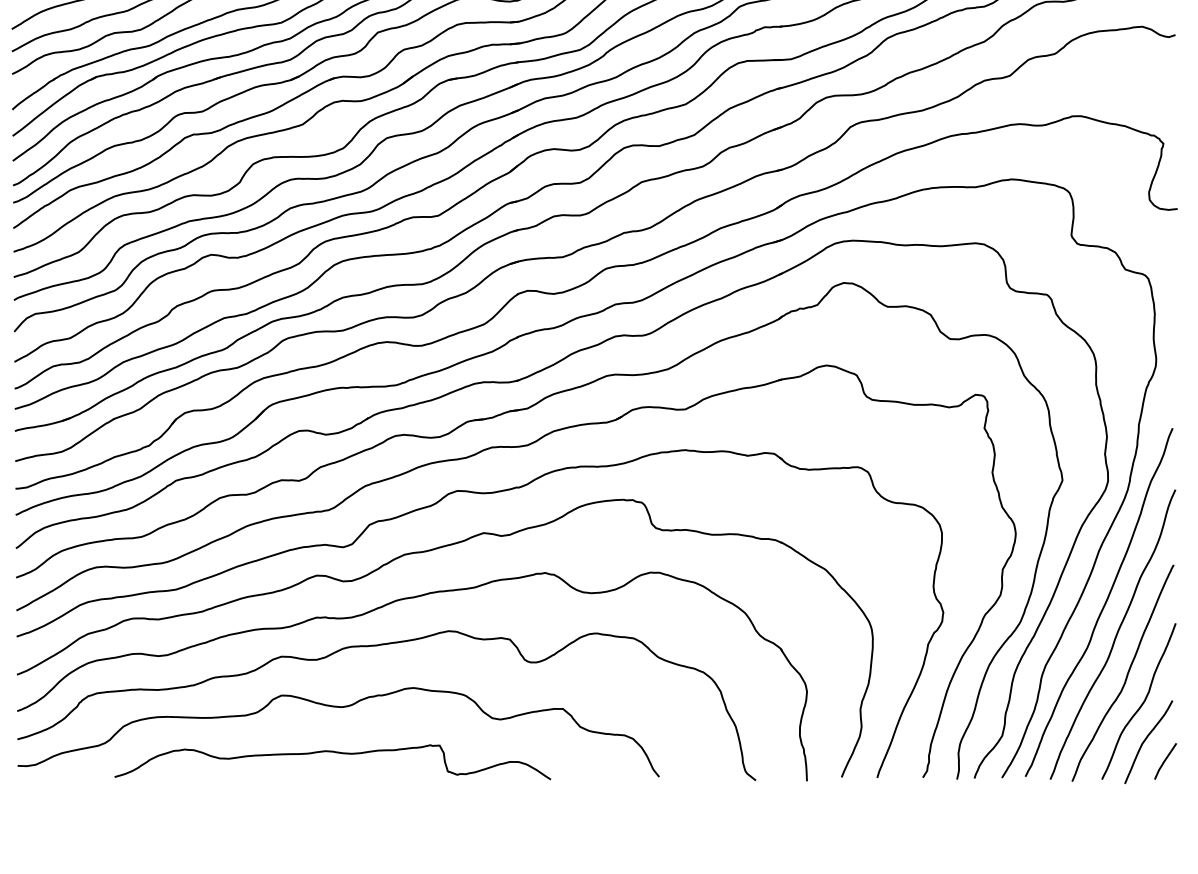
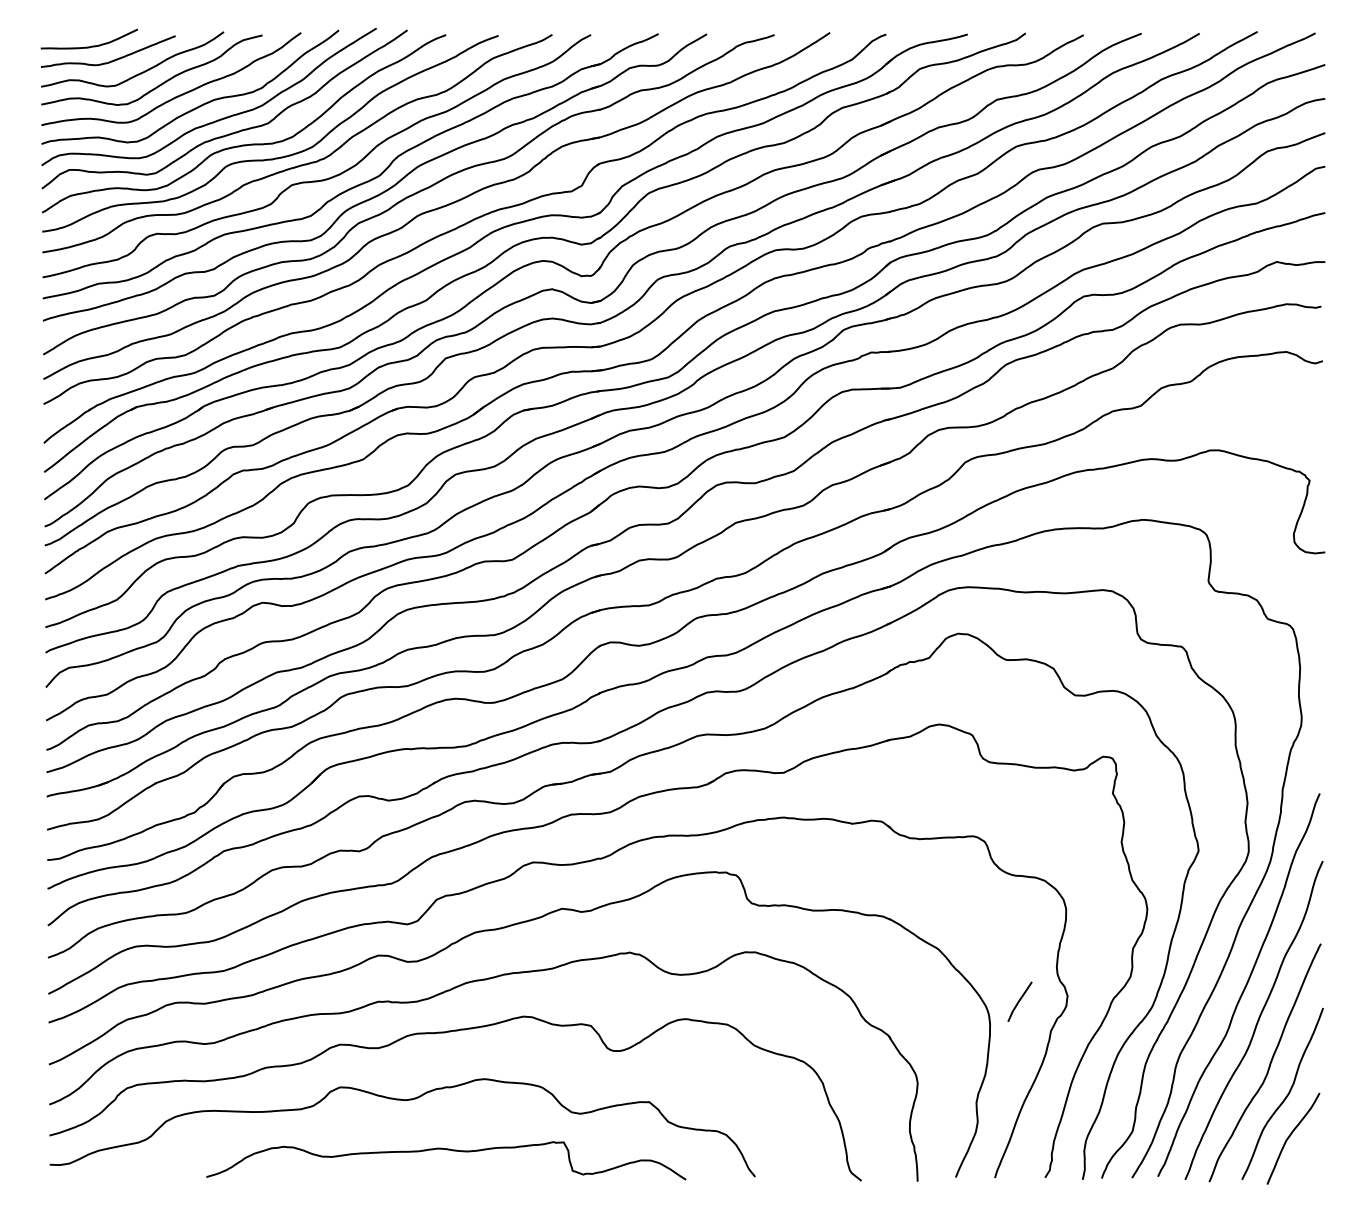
curve: (333, 752) -> (446, 1150), moved
curve: (1165, 761) -> (1019, 1001), moved

